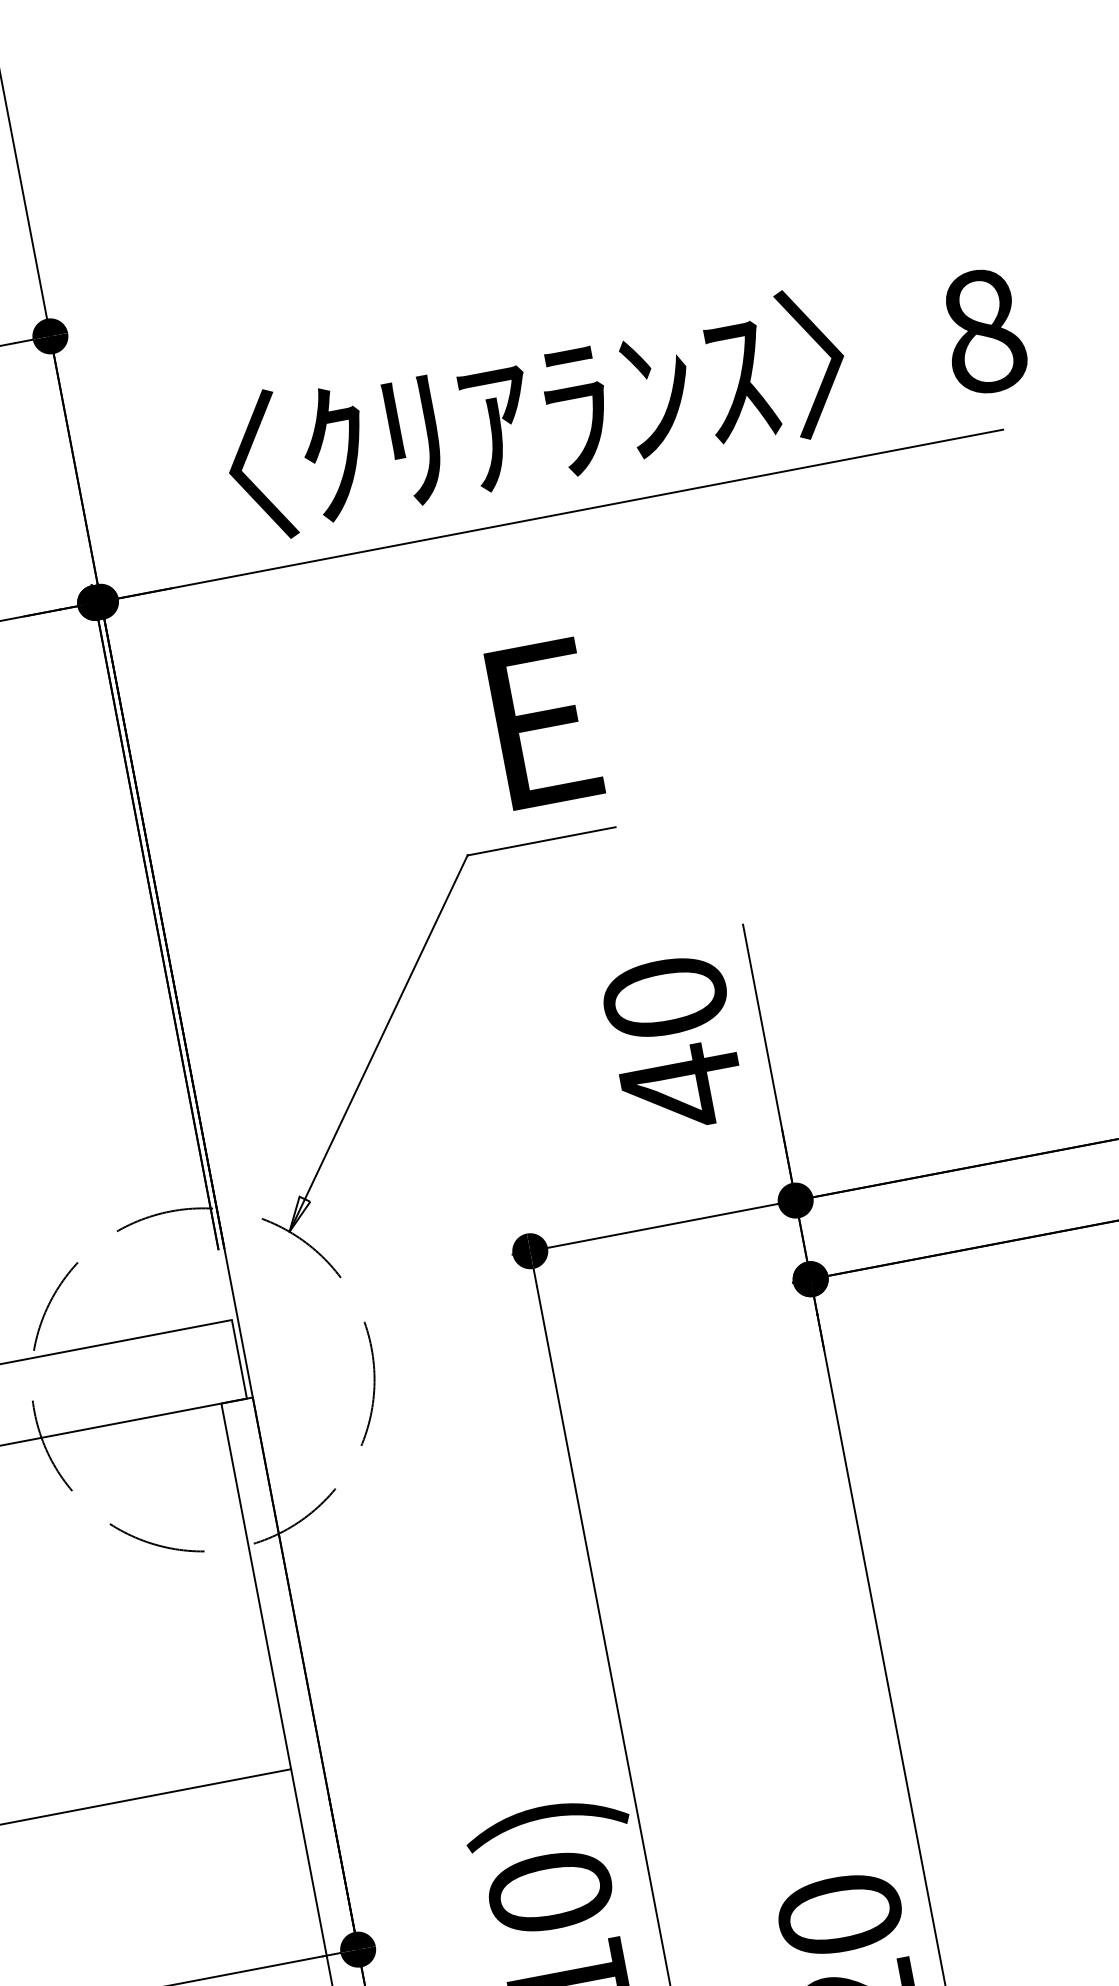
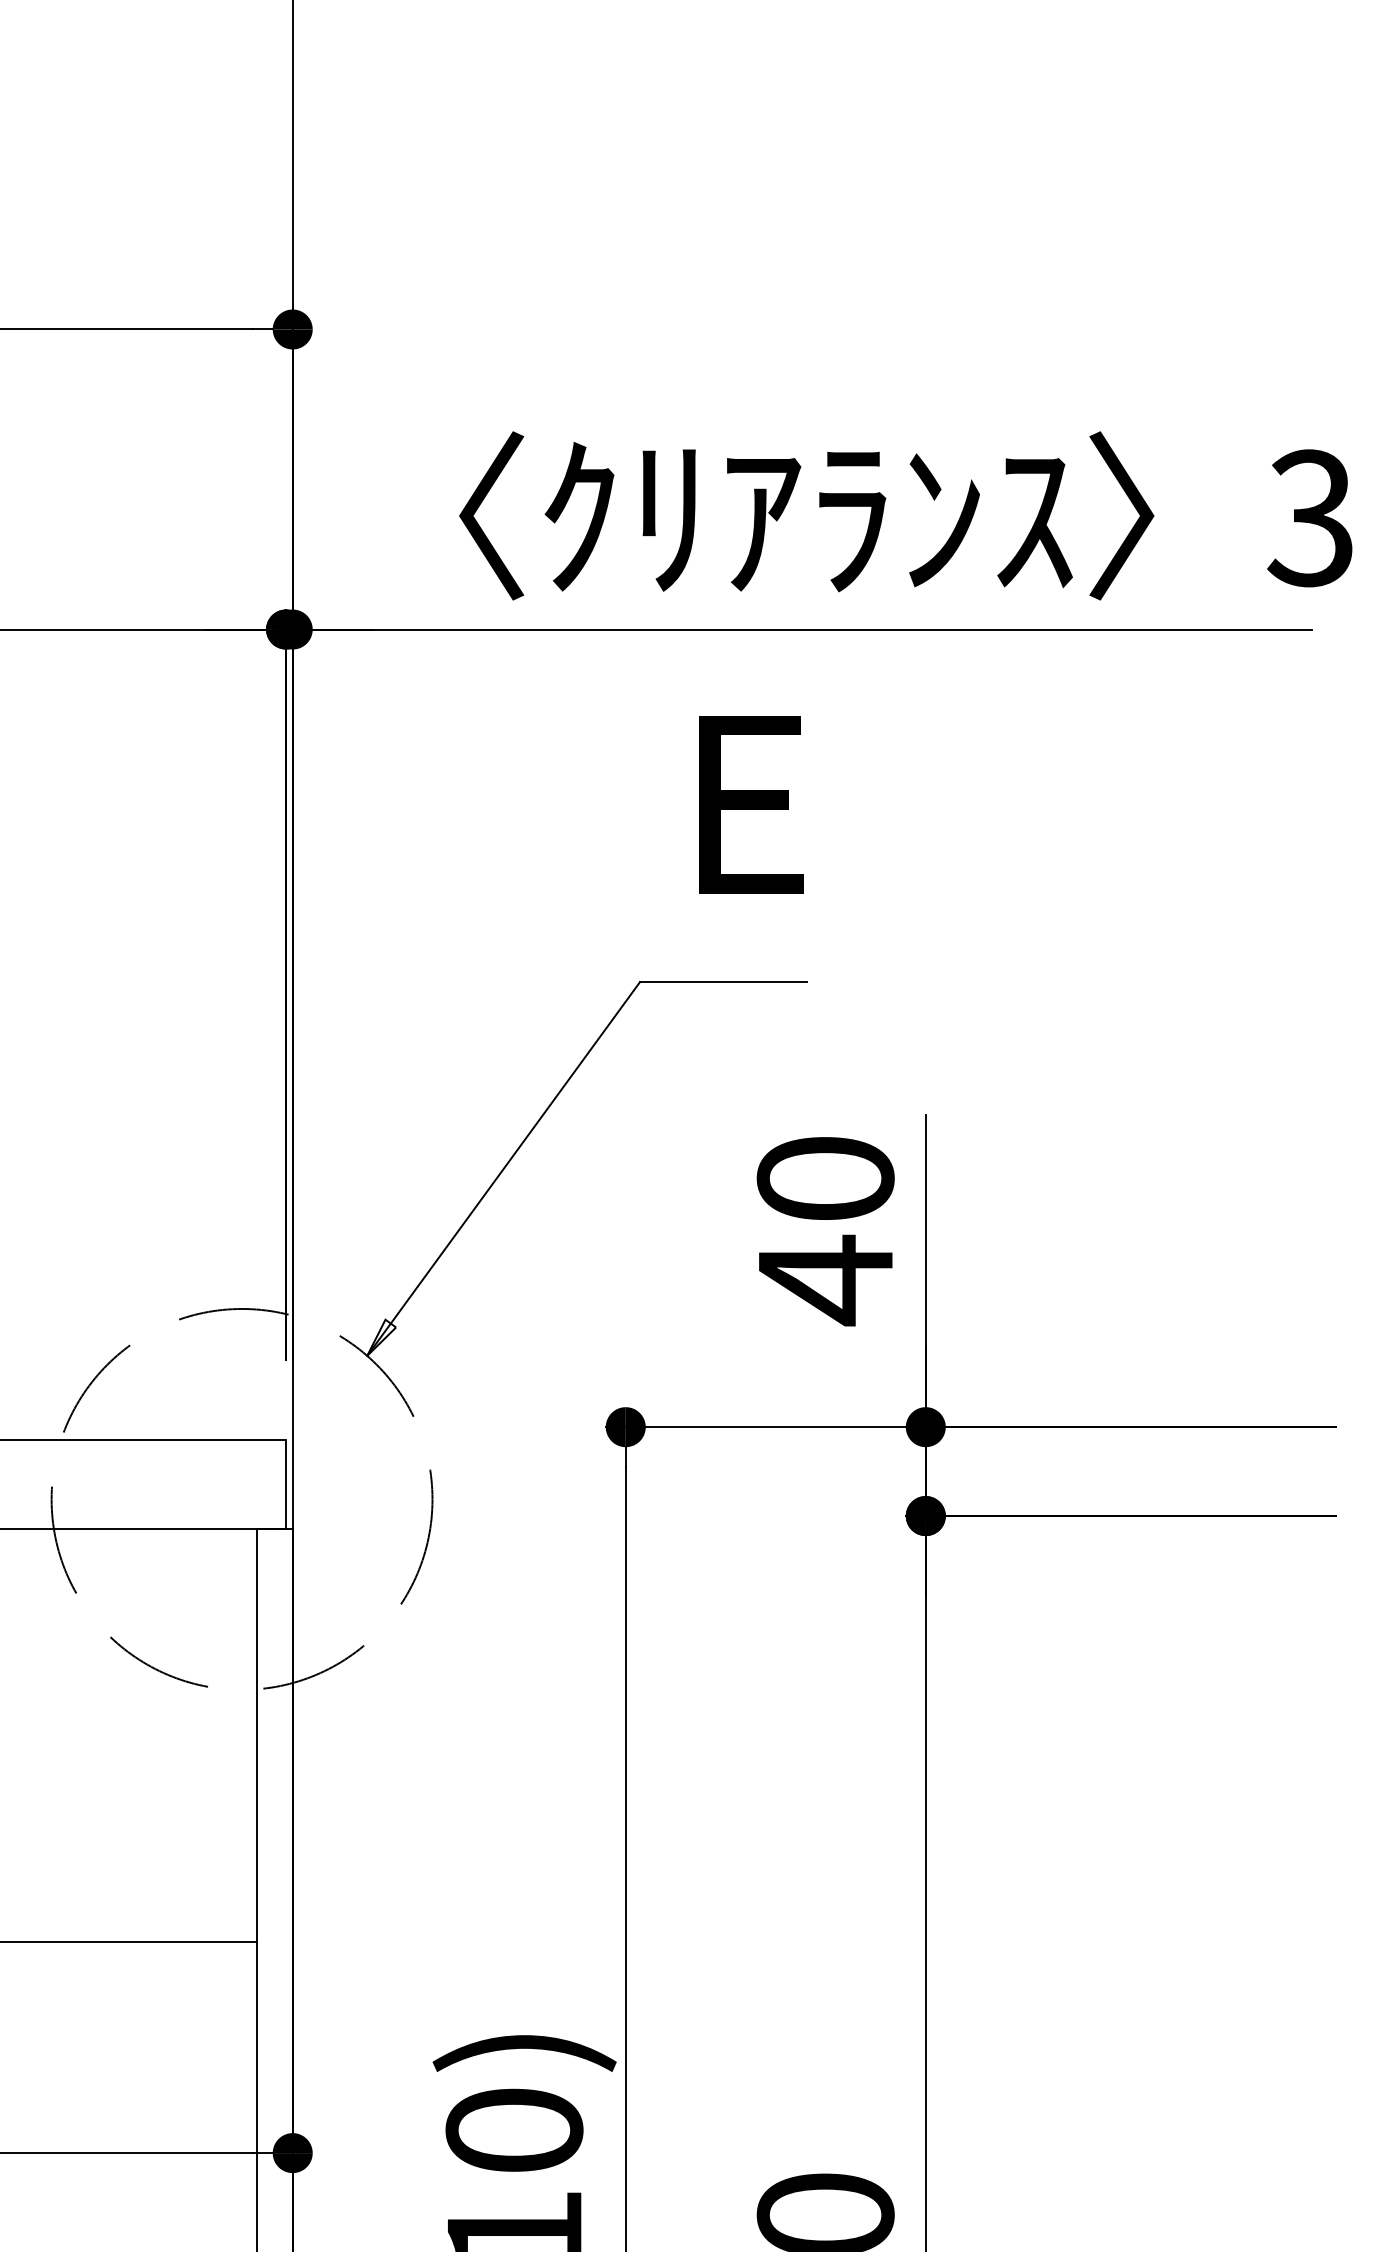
text: (982, 331) -> (1310, 518), 8 -> 3
text: (544, 723) -> (751, 804), moved

